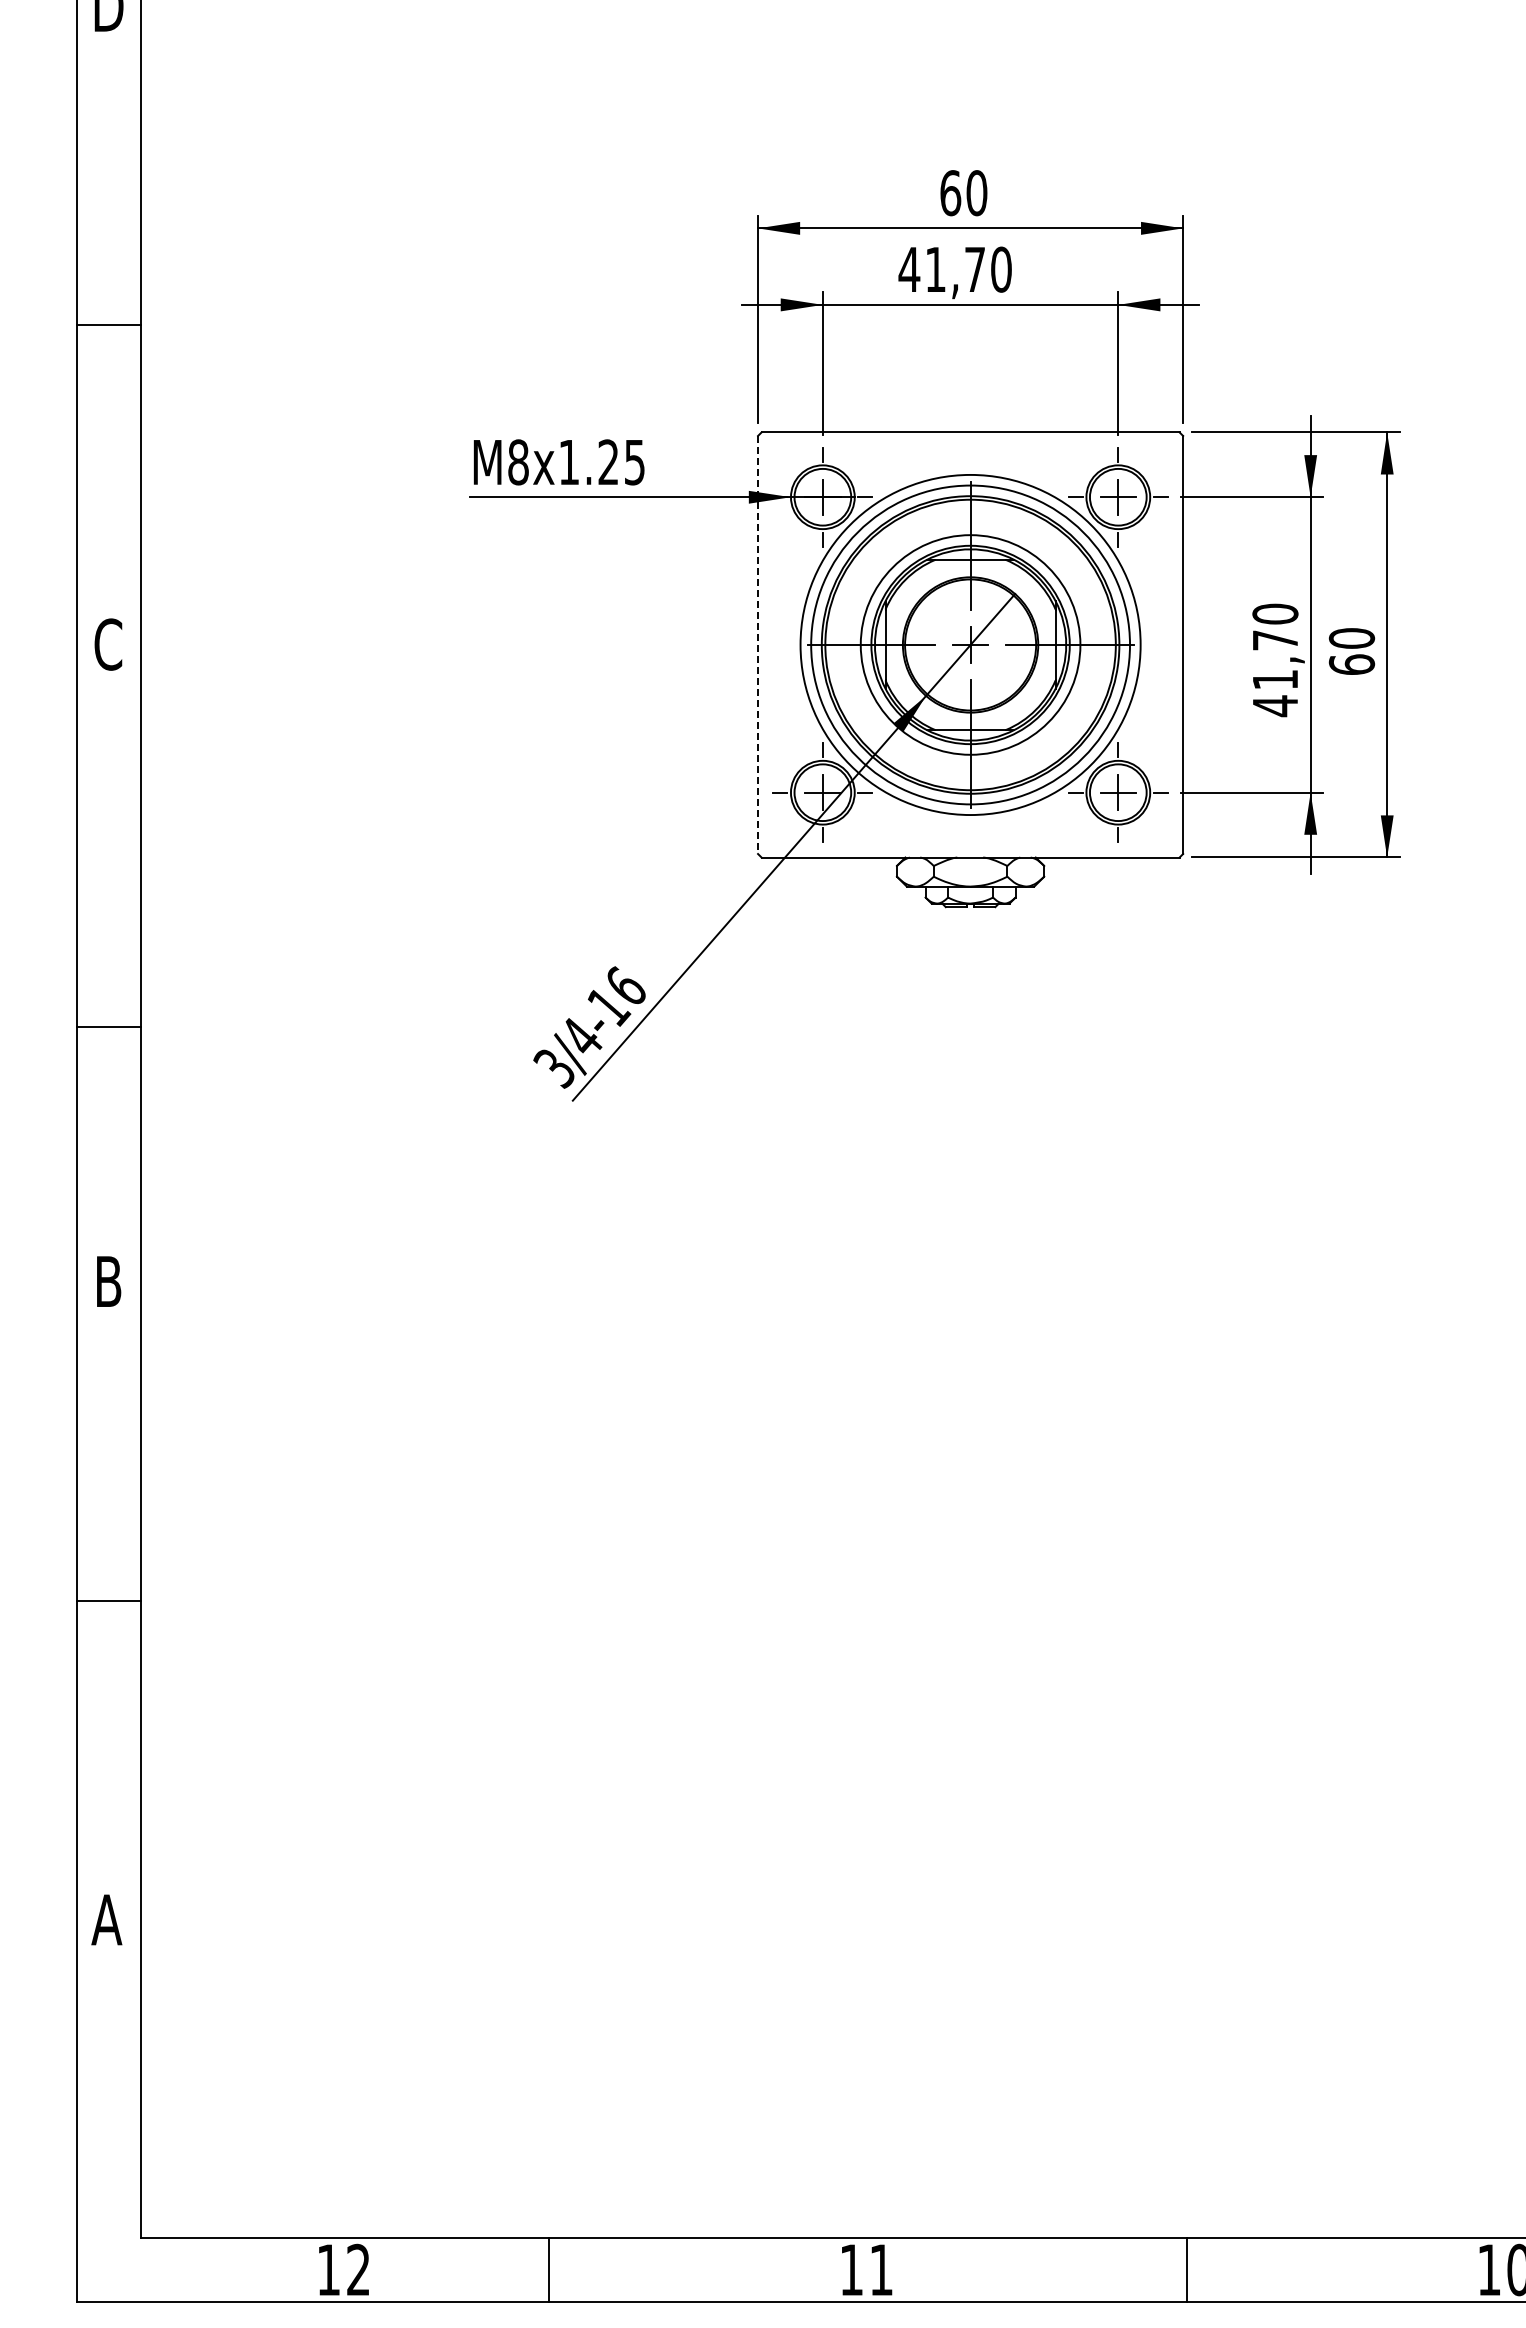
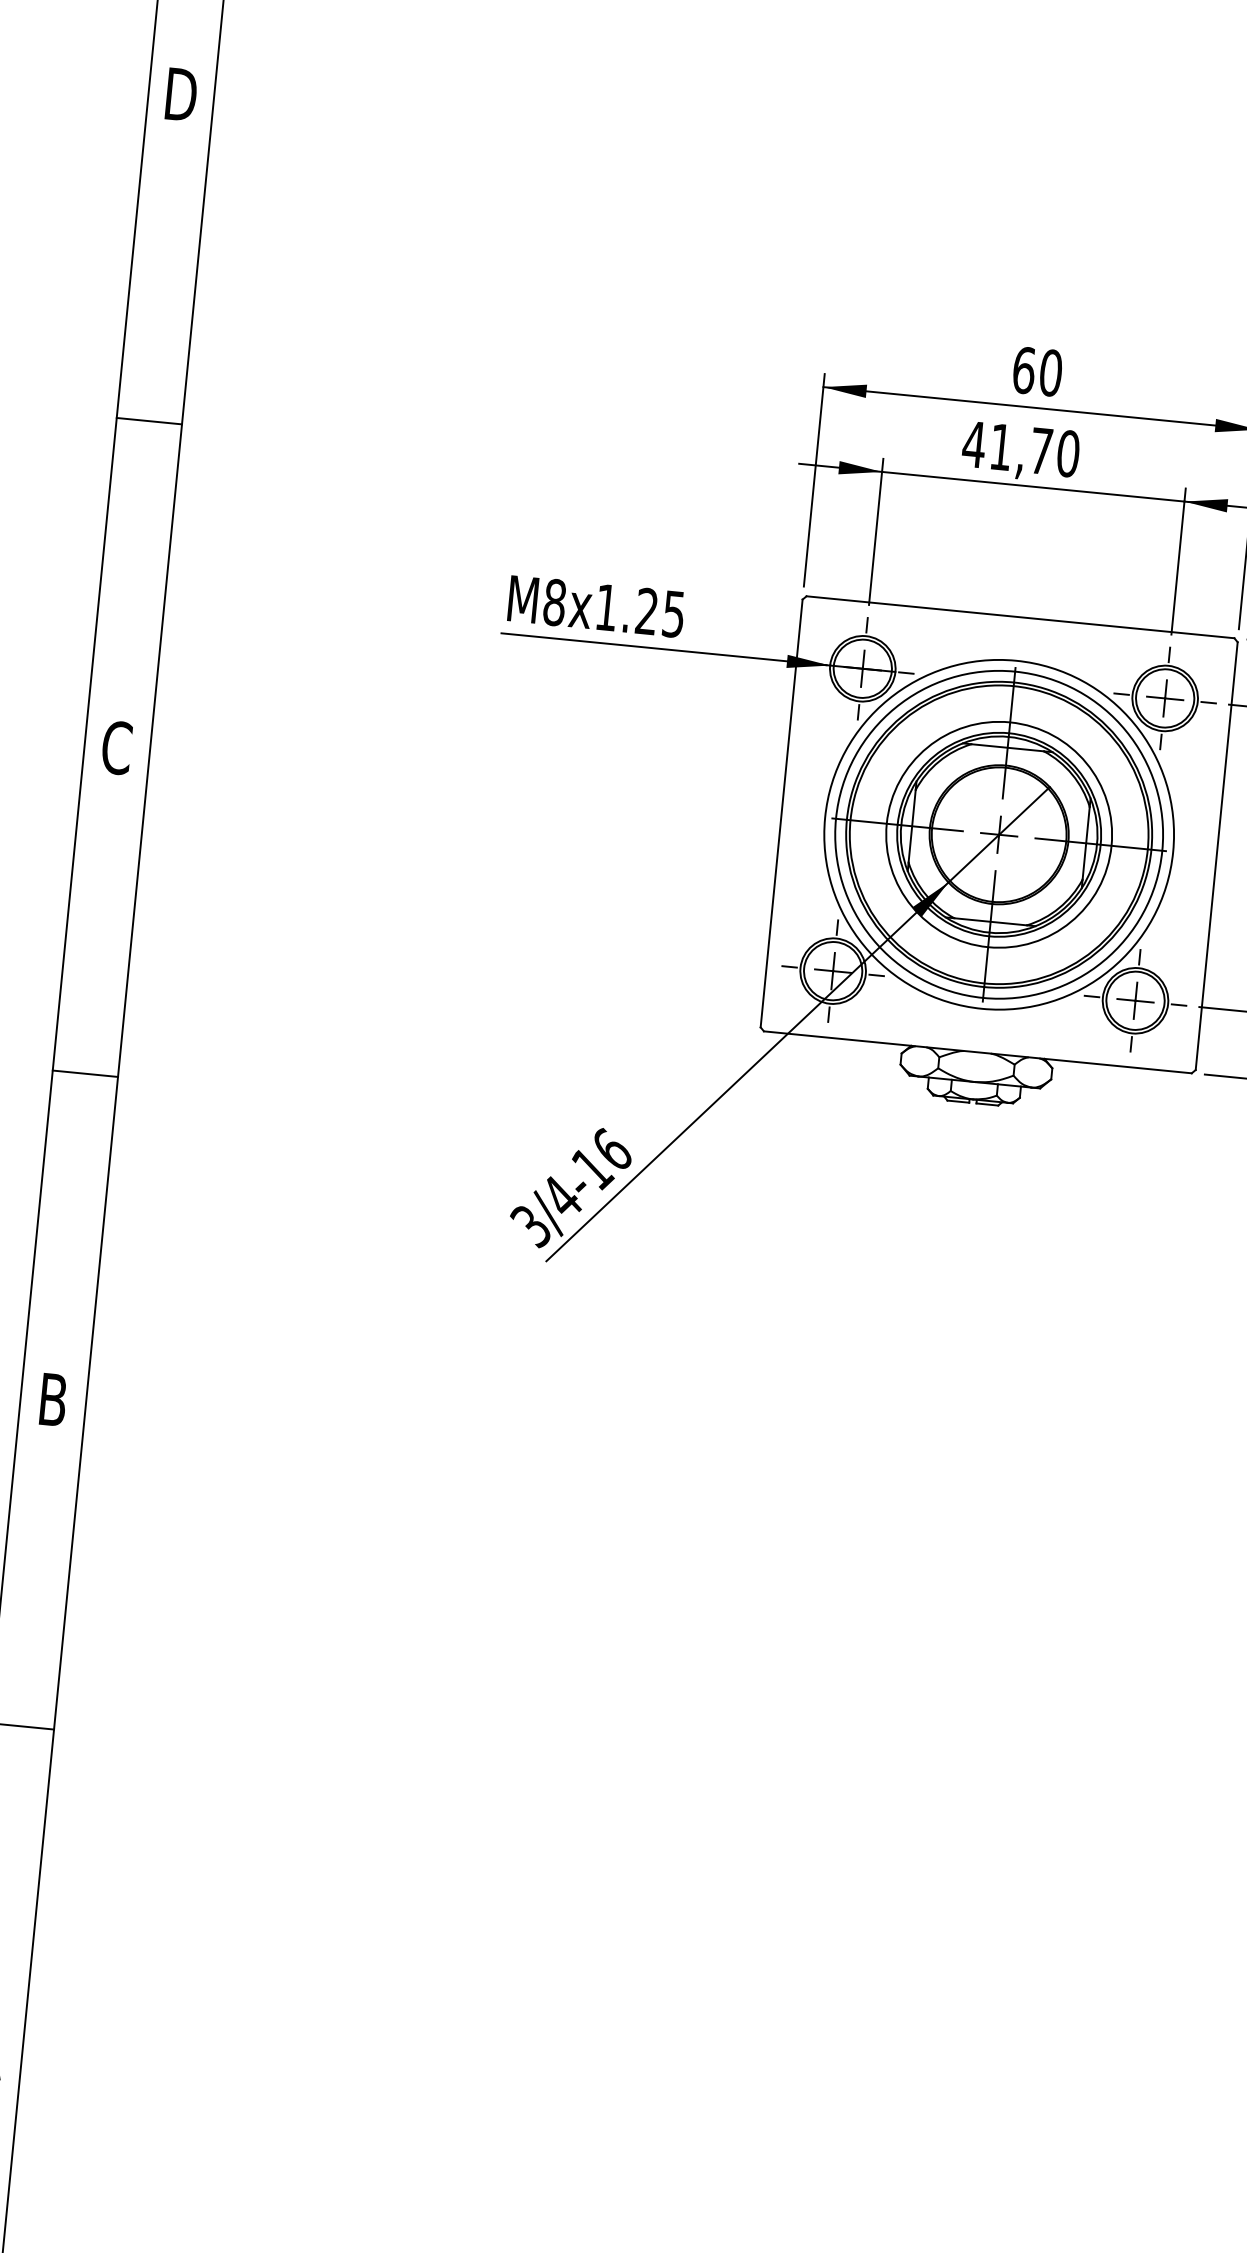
line: (758, 645) -> (782, 814), dashed -> solid
line: (108, 1026) -> (85, 1073), moved

